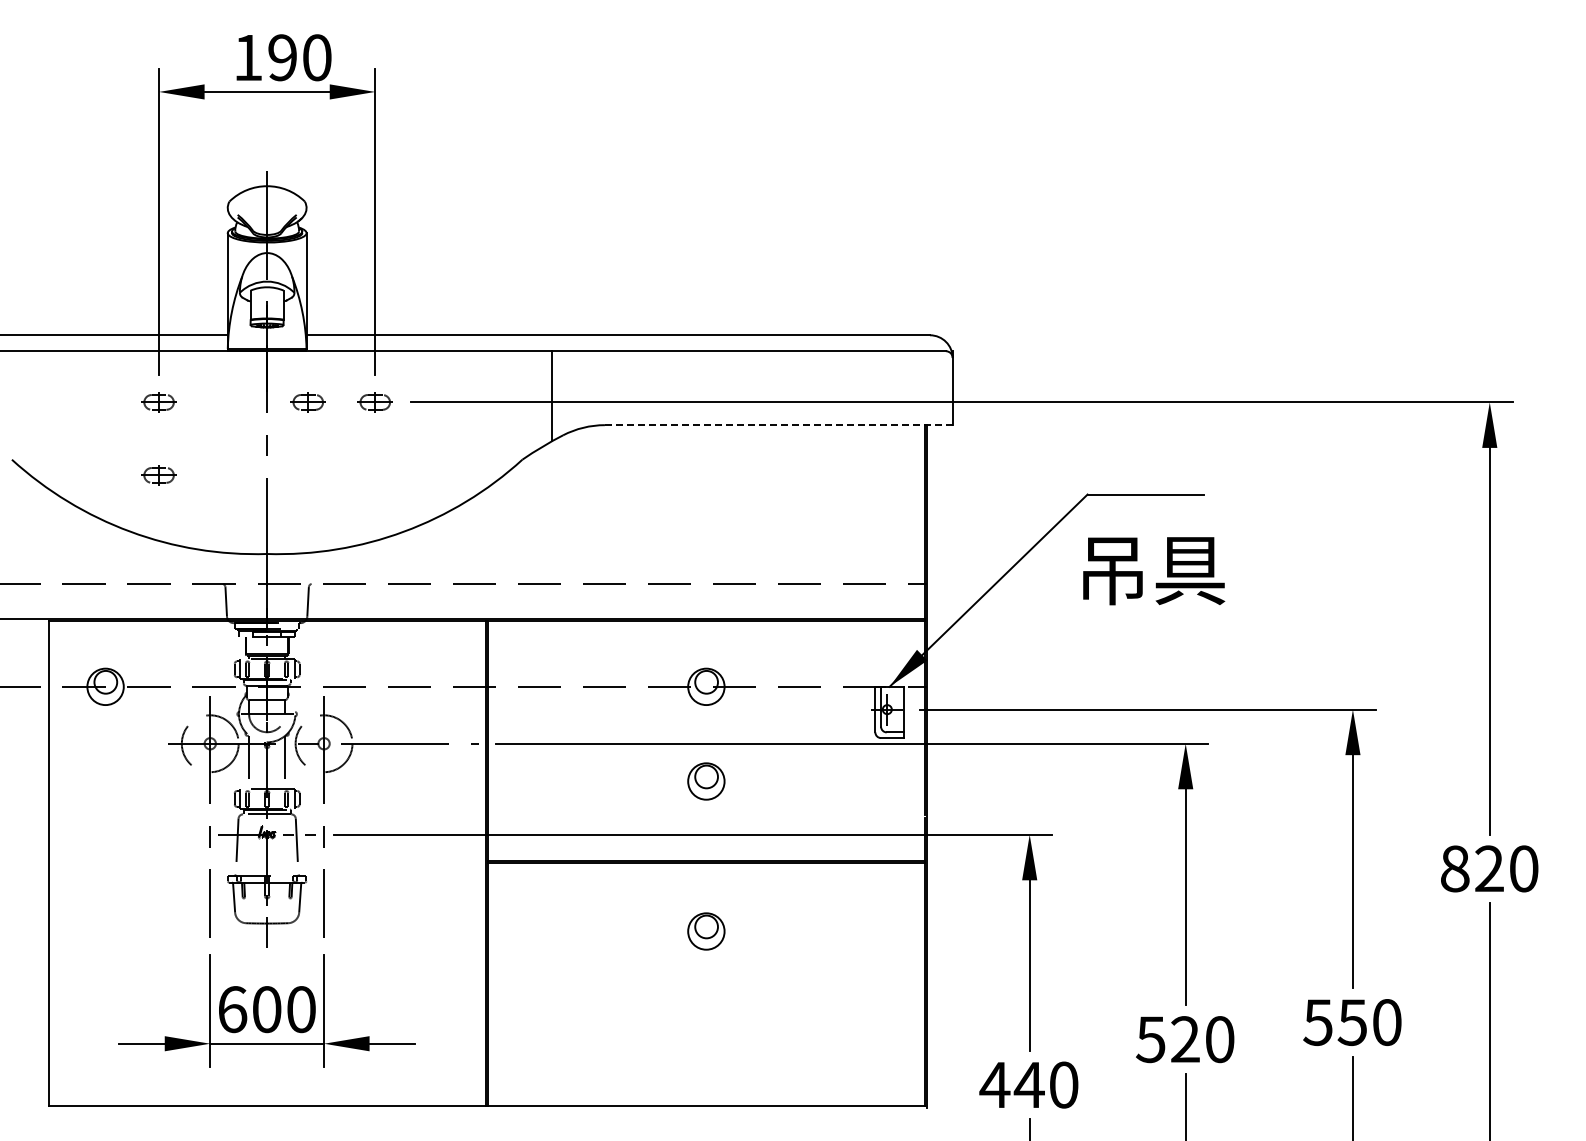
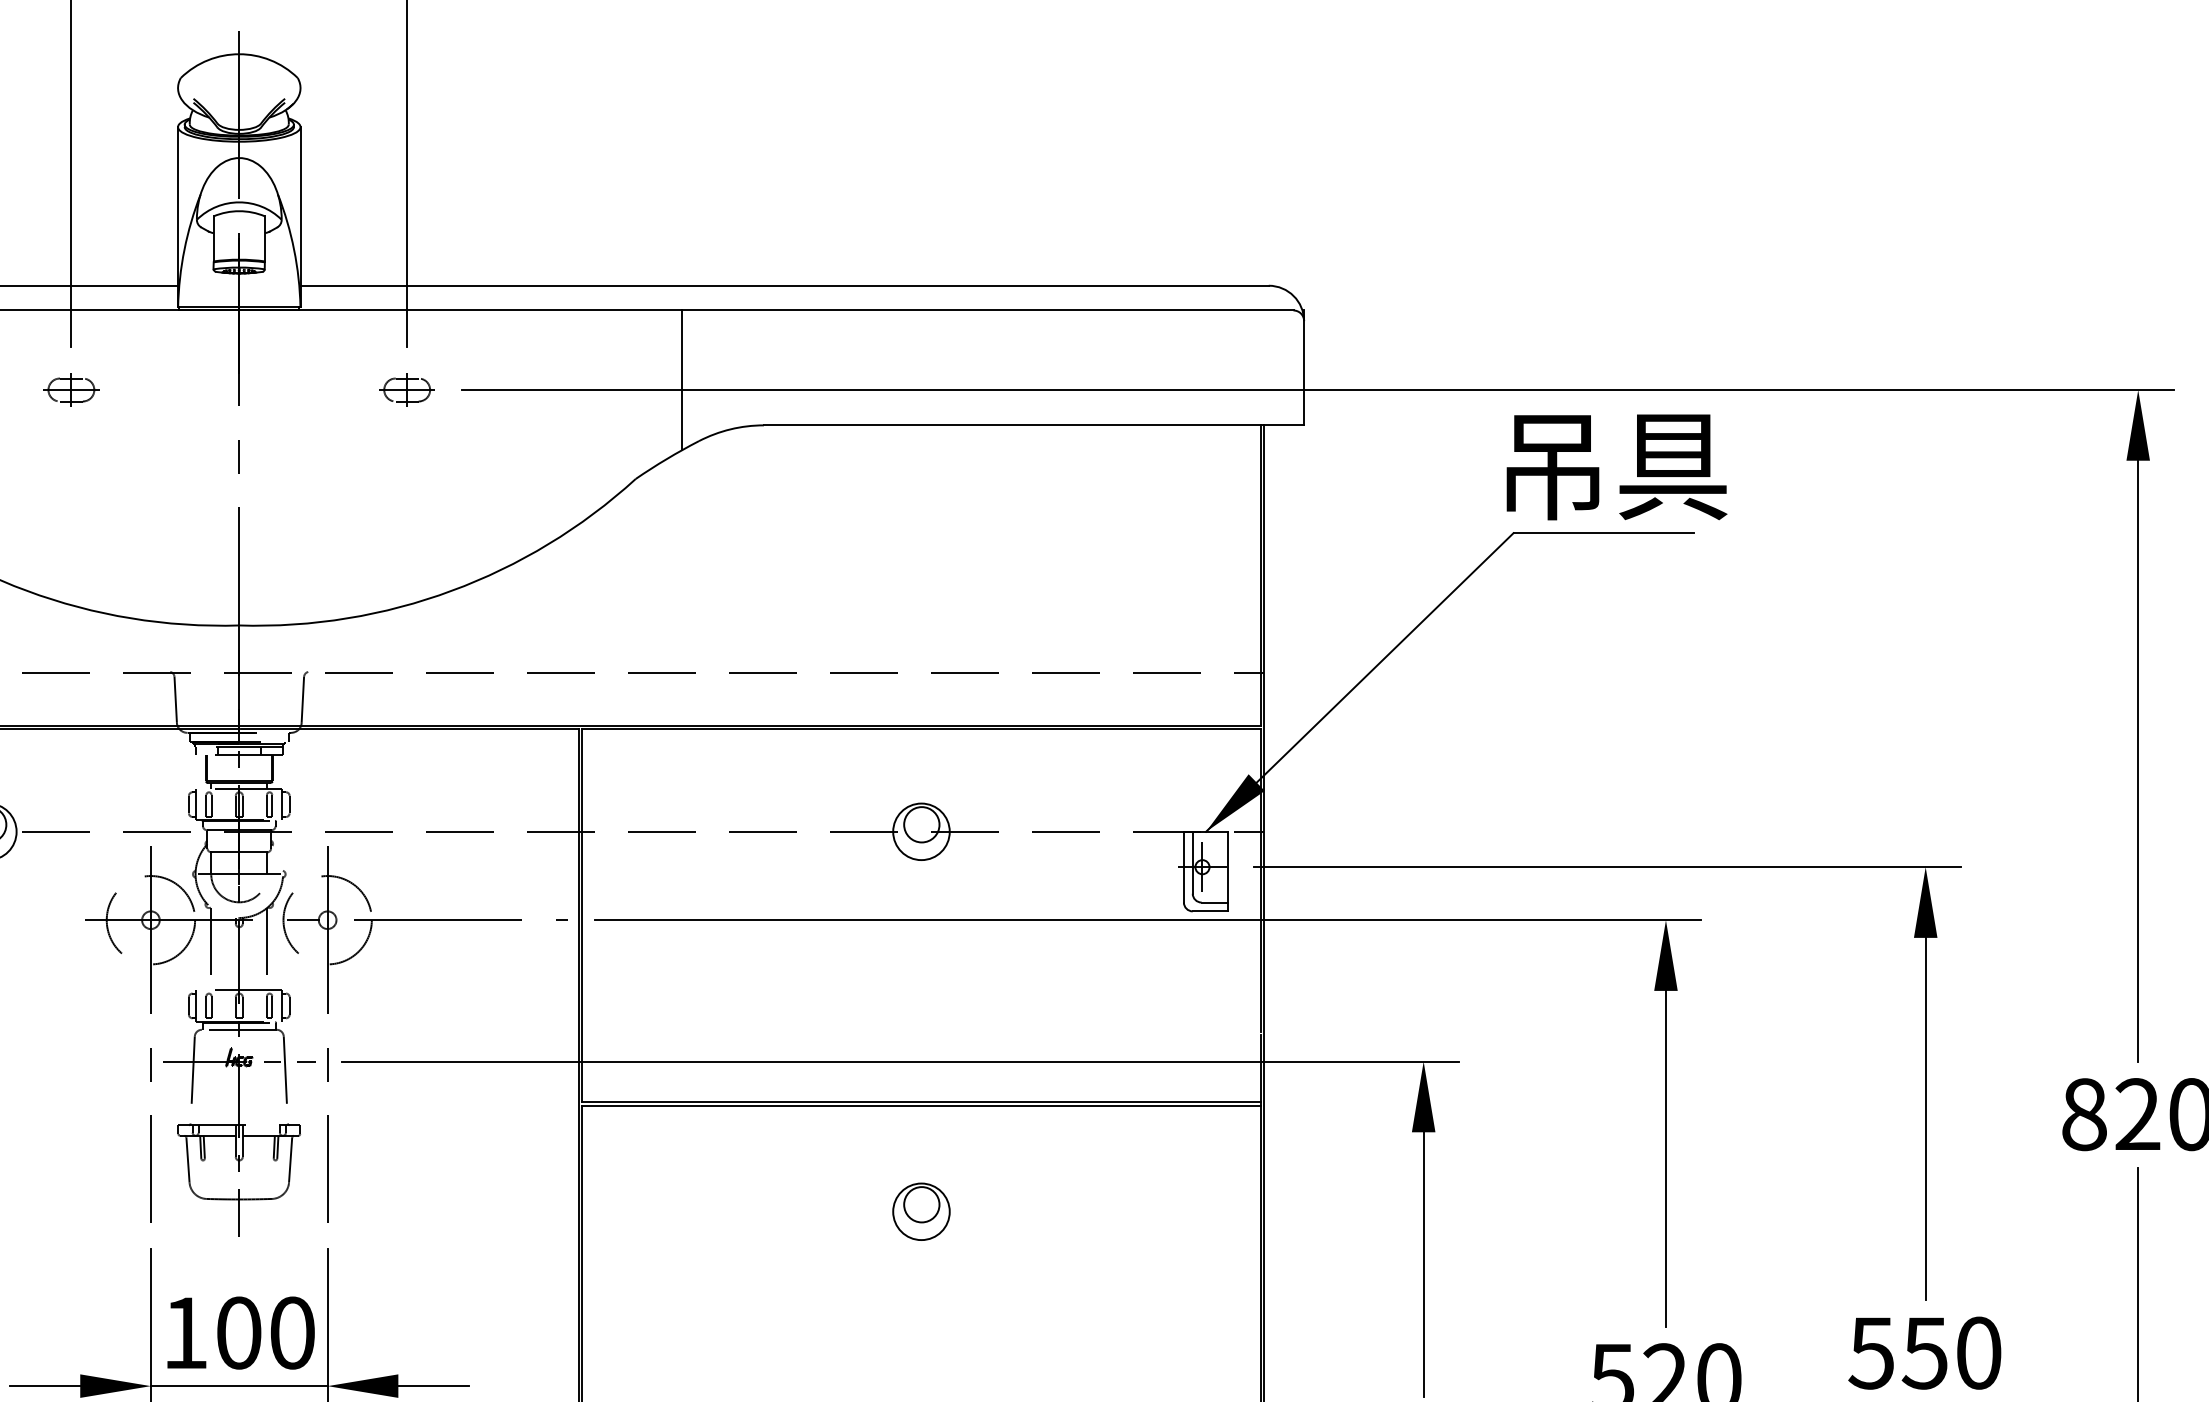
part: (307, 402) -> (301, 390), removed
line: (778, 425) -> (1033, 425), dashed -> solid
part: (158, 475) -> (70, 503), removed
text: (1154, 571) -> (1617, 467), moved
part: (706, 781) -> (921, 978), removed
text: (233, 1009) -> (186, 1332), 600 -> 100

